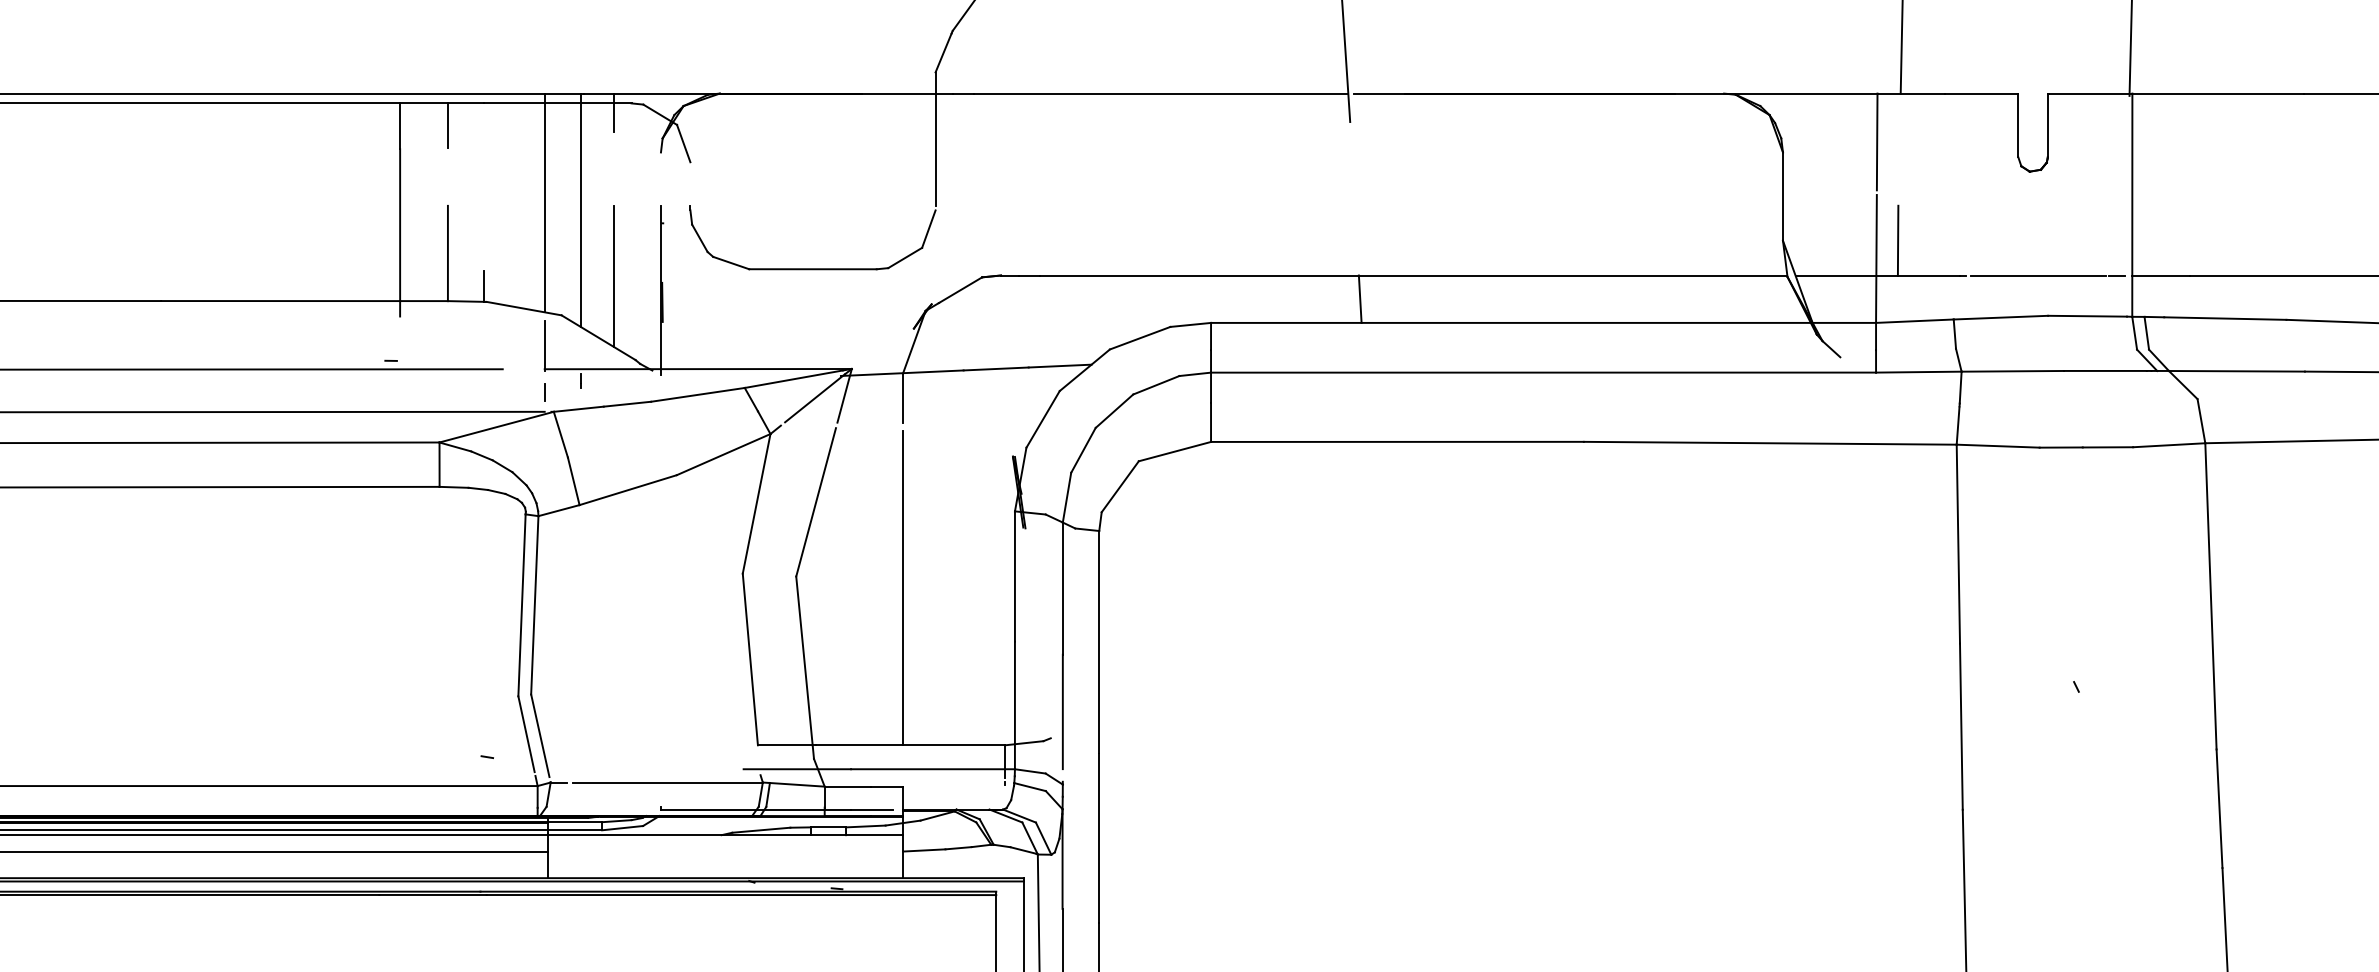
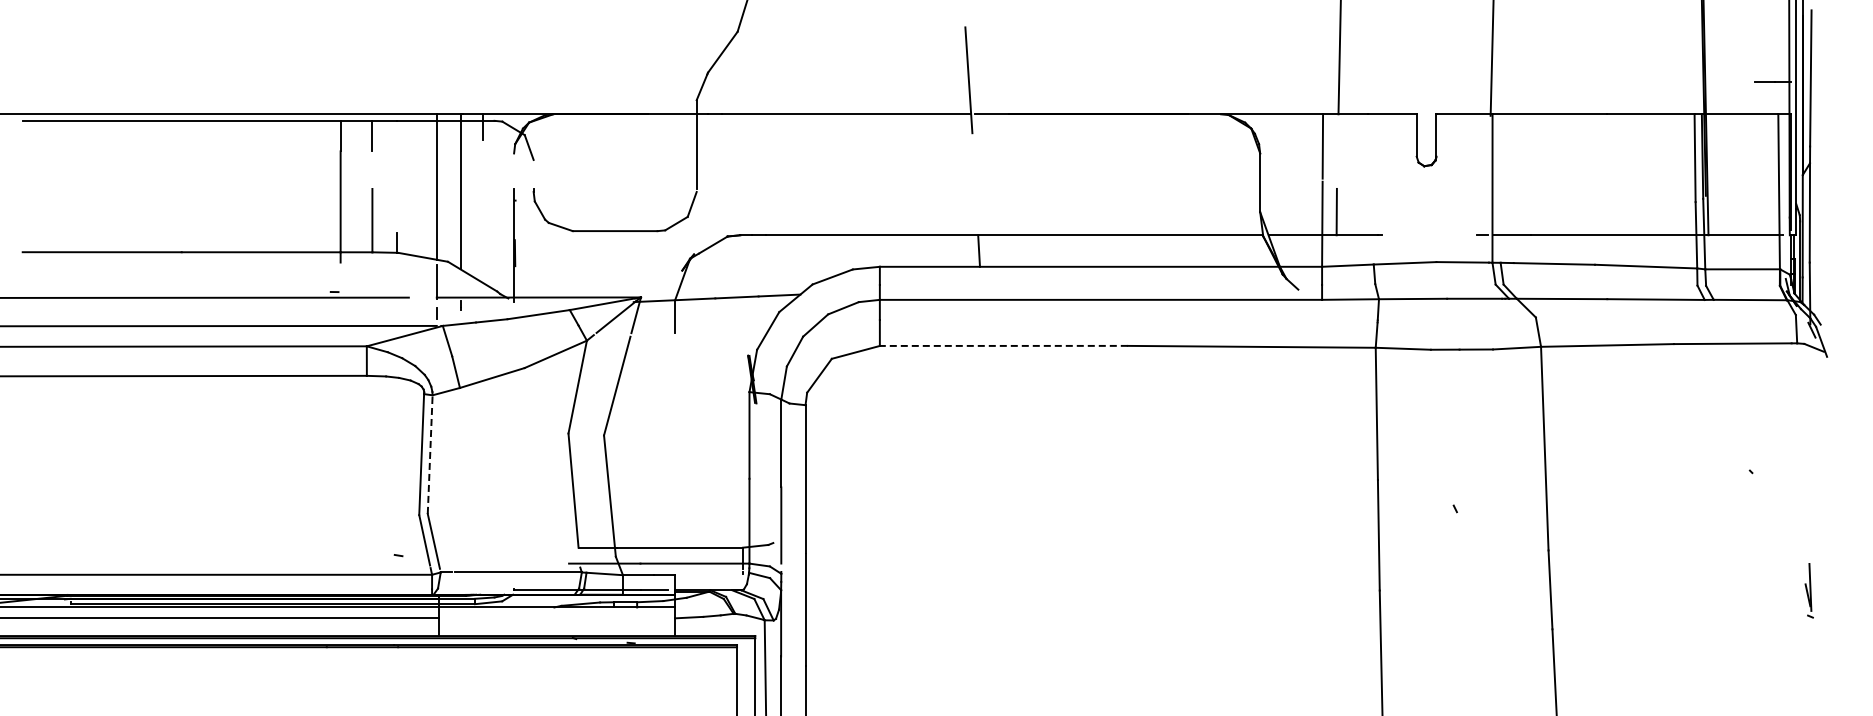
line: (613, 275) -> (482, 235), removed
line: (2037, 275) -> (1429, 235), removed
line: (1396, 441) -> (1003, 345), solid -> dashed
line: (903, 587) -> (675, 442), removed
line: (535, 605) -> (430, 454), solid -> dashed

